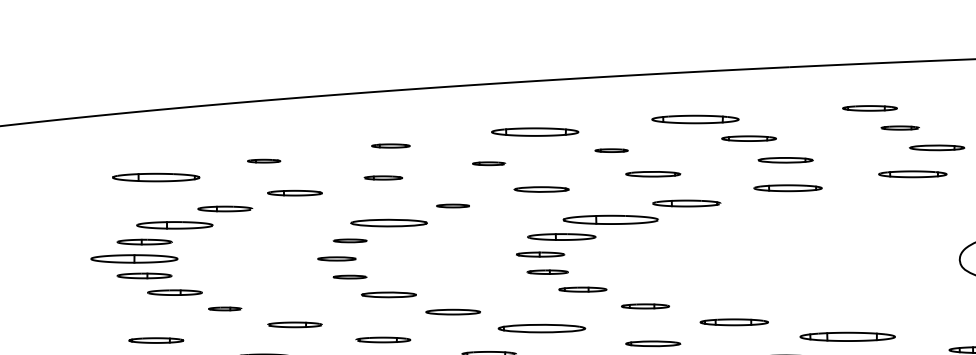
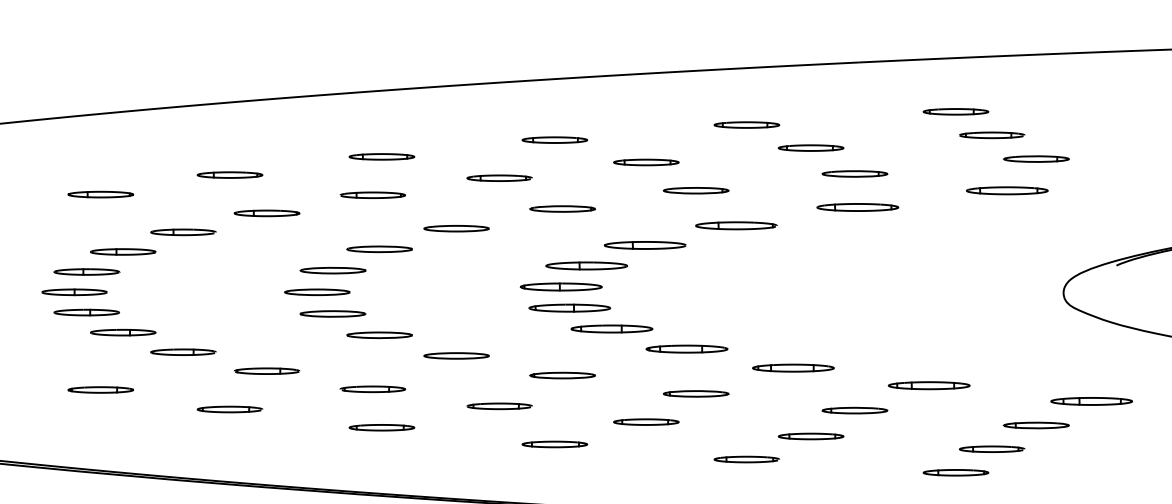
part: (695, 118) -> (746, 124), size x0.62
part: (900, 128) -> (992, 135), size x1.43
part: (534, 131) -> (554, 139), size x0.62
part: (390, 145) -> (381, 156), size x1.43
part: (611, 150) -> (646, 162), size x1.67
part: (263, 160) -> (229, 174), size x1.67
part: (489, 163) -> (499, 177), size x1.67
part: (156, 177) -> (100, 194), size x0.62
part: (383, 177) -> (372, 194), size x1.43
part: (453, 205) -> (456, 228), size x1.67
part: (610, 219) -> (644, 245), size x0.71
part: (388, 223) -> (379, 249), size x0.71
part: (175, 224) -> (123, 251), size x0.71
part: (349, 240) -> (332, 270), size x1.67
part: (539, 254) -> (560, 286), size x1.43
part: (337, 258) -> (317, 291), size x1.43
part: (134, 259) -> (74, 292), size x0.62
part: (547, 271) -> (569, 307), size x1.67
part: (349, 276) -> (332, 313), size x1.67
part: (582, 289) -> (611, 328), size x1.43
part: (645, 305) -> (686, 348), size x1.43
part: (225, 308) -> (183, 351), size x1.67
part: (541, 328) -> (562, 375), size x0.62
part: (847, 336) -> (928, 385), size x0.71

